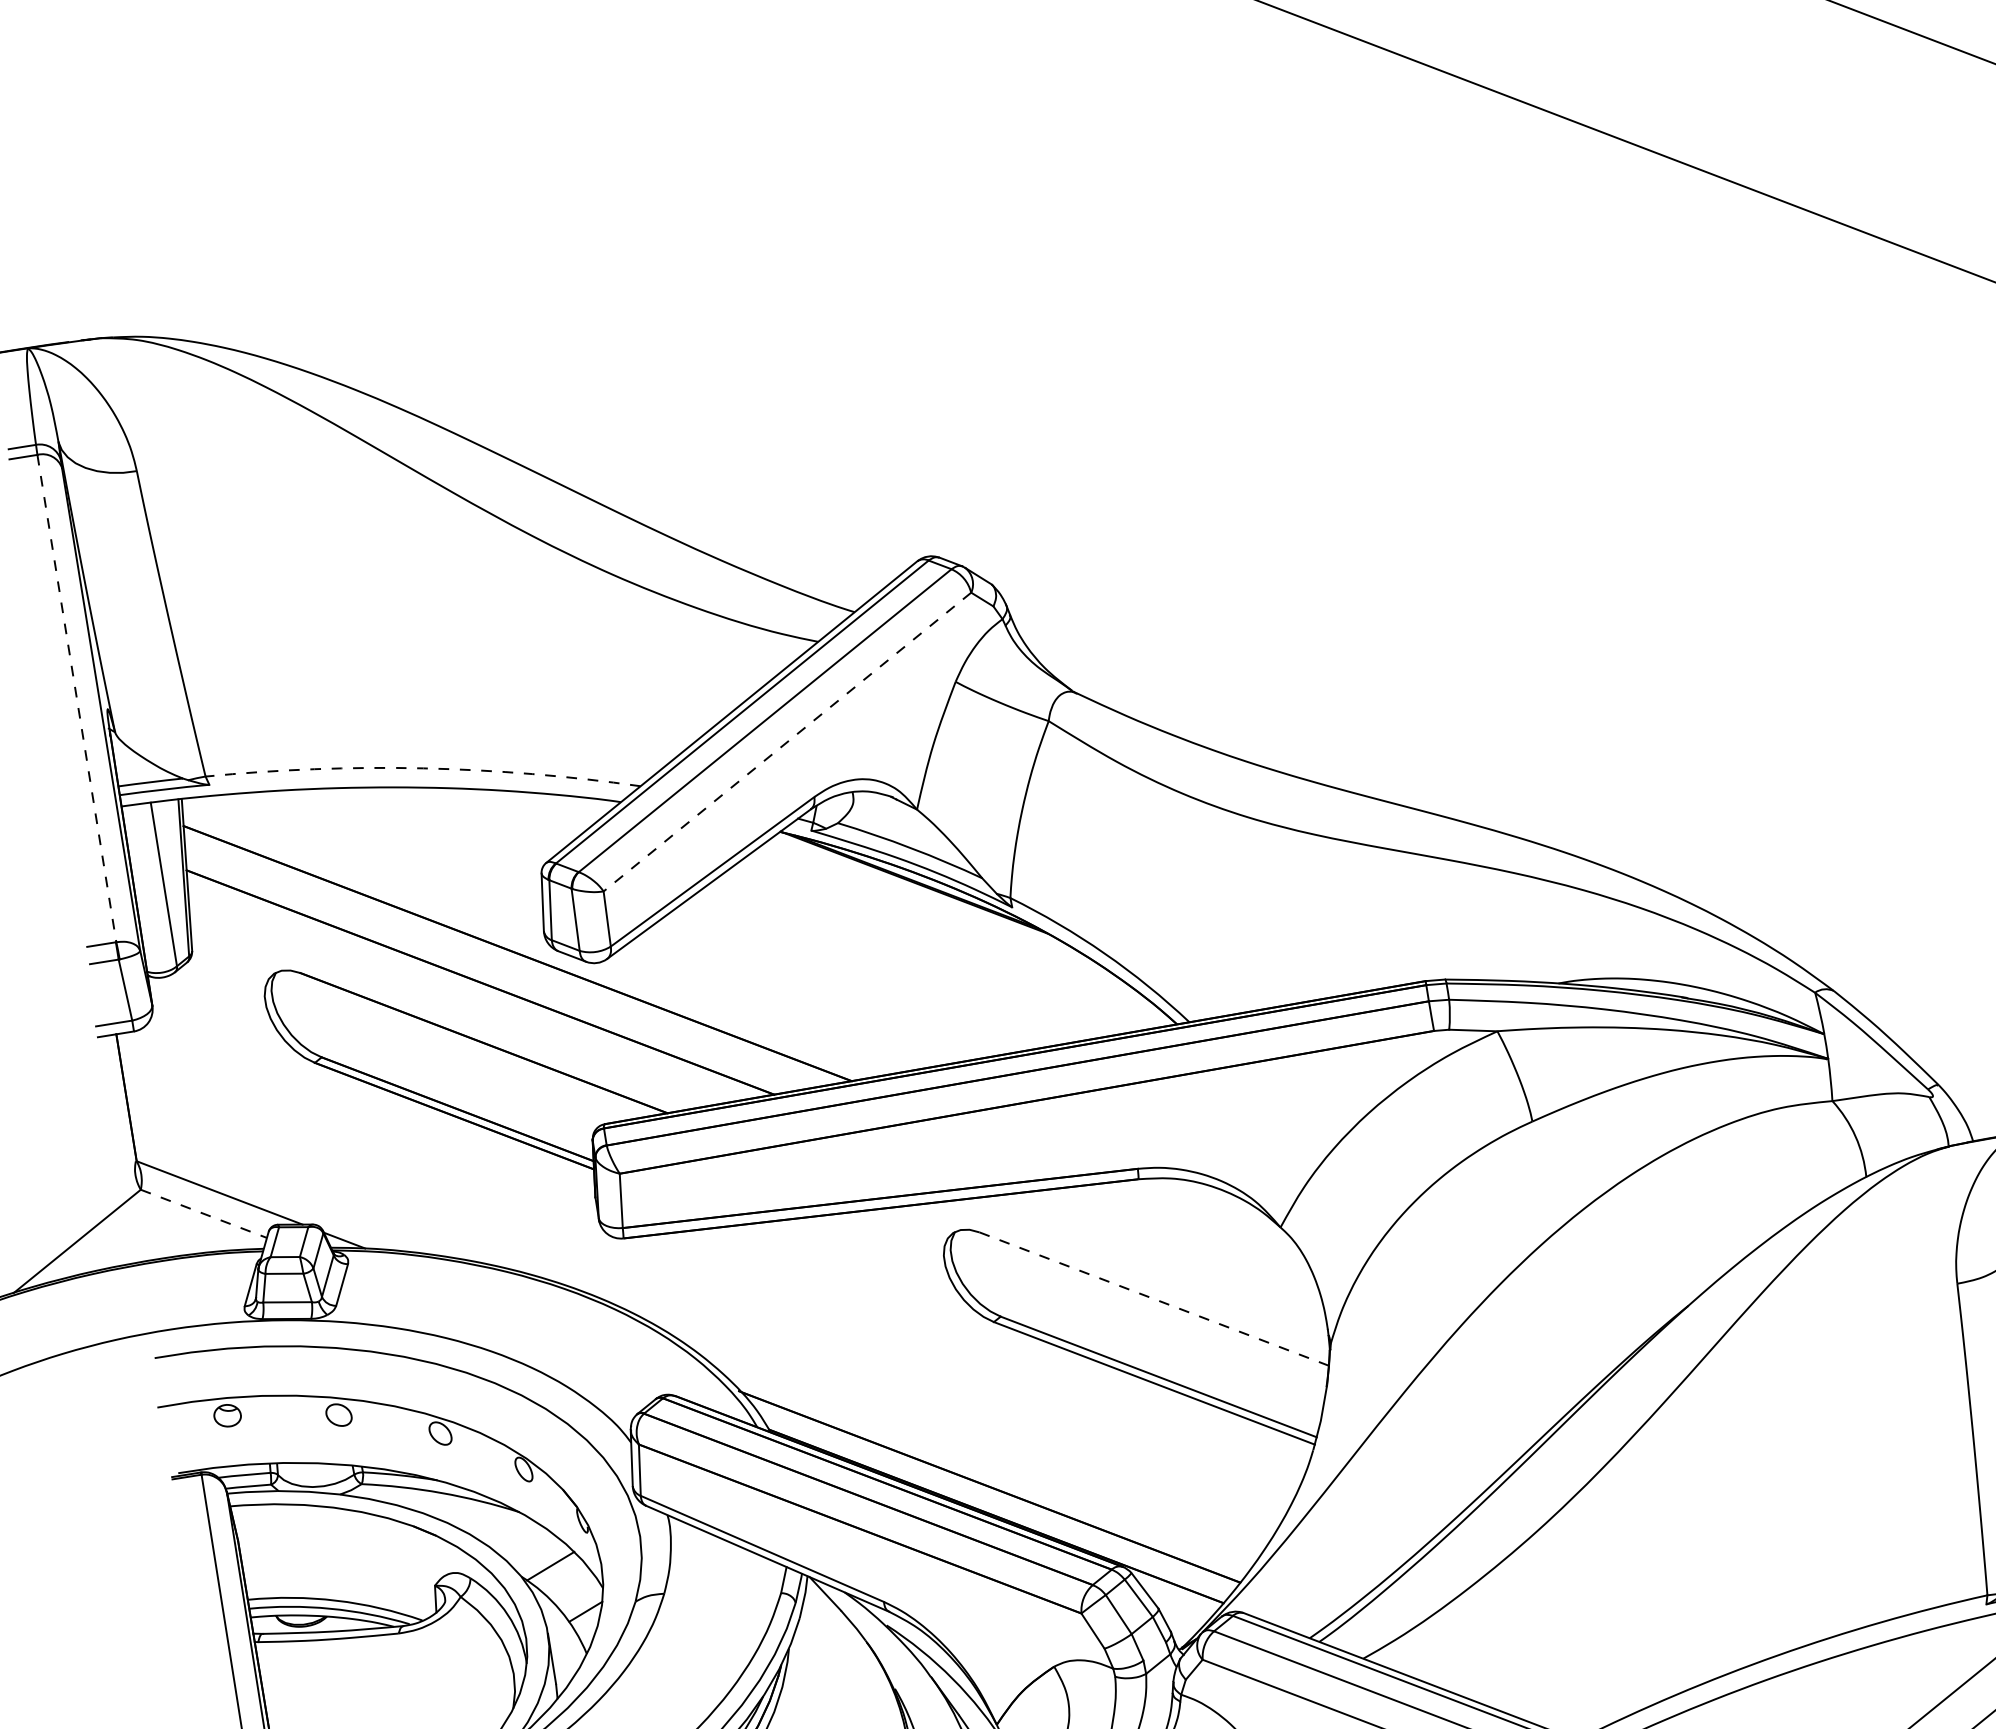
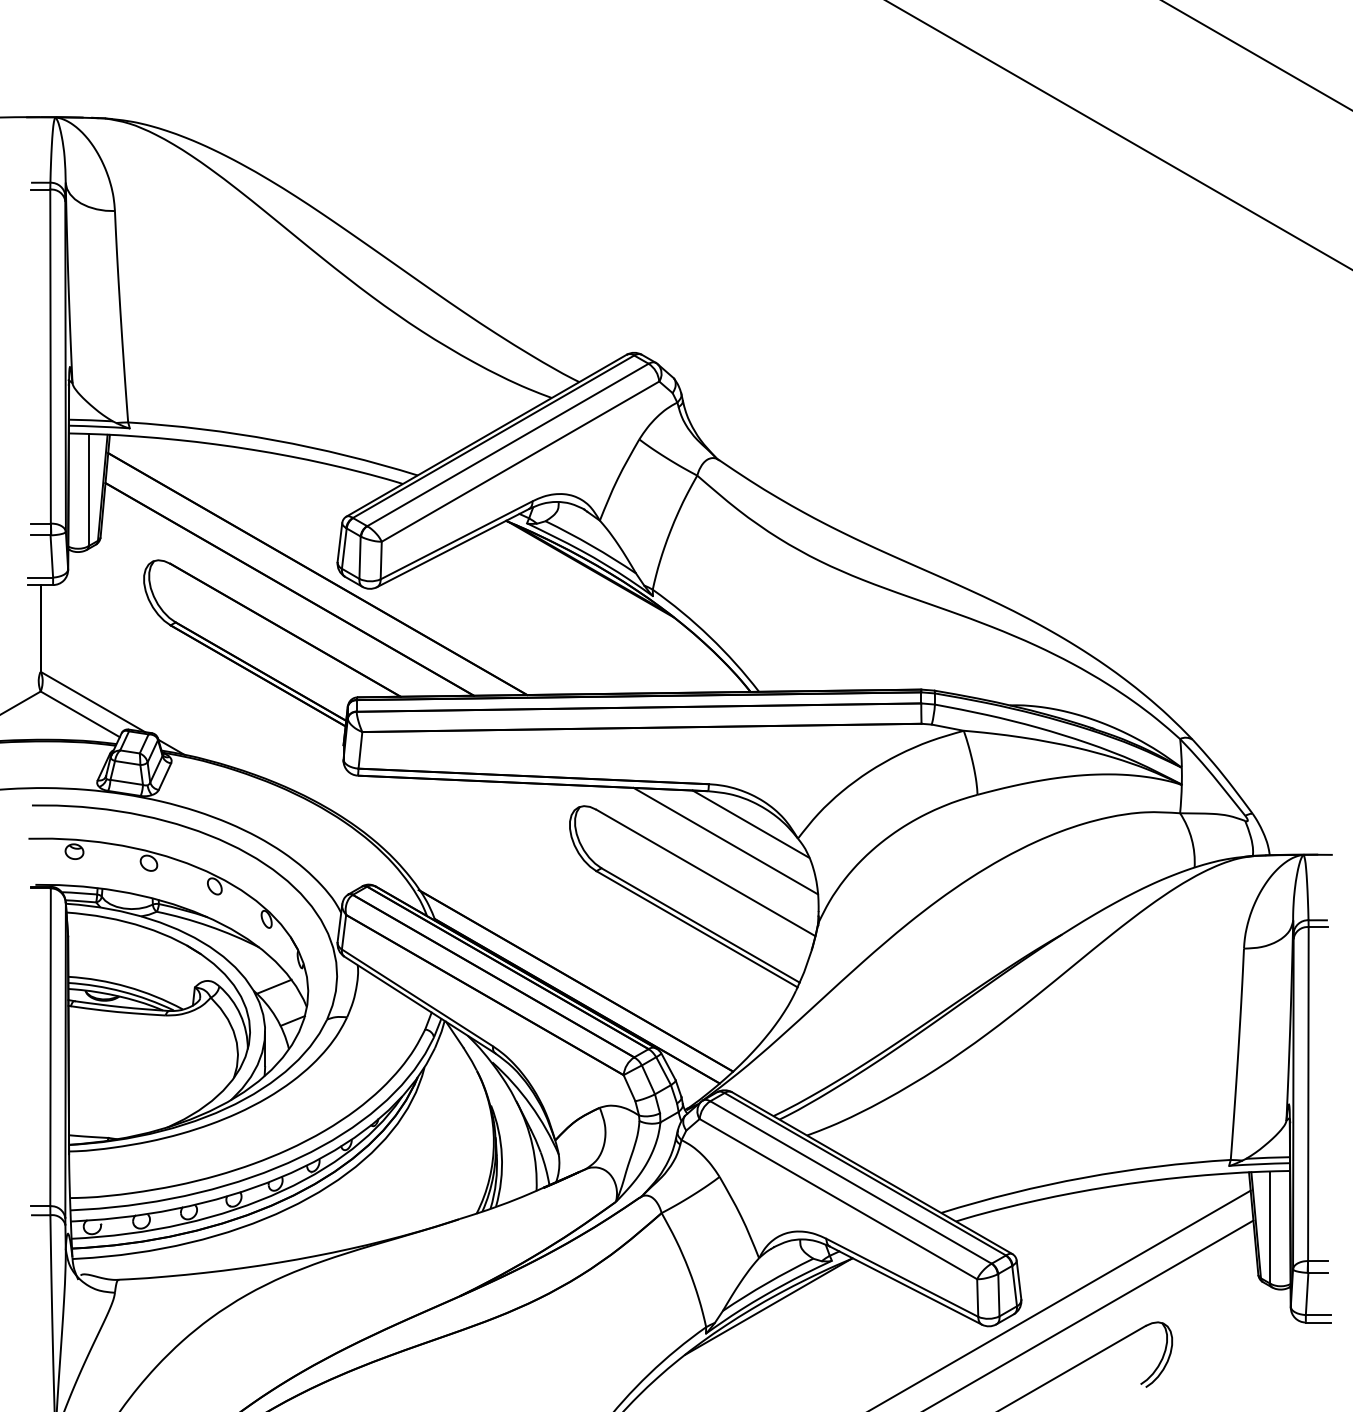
line: (76, 698) -> (50, 356), dashed -> solid
line: (787, 741) -> (520, 461), dashed -> solid
arc: (423, 768) -> (274, 440), dashed -> solid
line: (204, 1214) -> (80, 714), dashed -> solid
line: (1207, 1216) -> (750, 823), added
line: (1175, 1247) -> (725, 840), added
line: (1155, 1299) -> (706, 873), dashed -> solid

